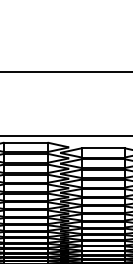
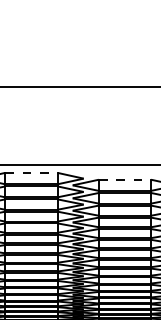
line: (25, 142) -> (30, 172), solid -> dashed
line: (103, 148) -> (125, 179), solid -> dashed

